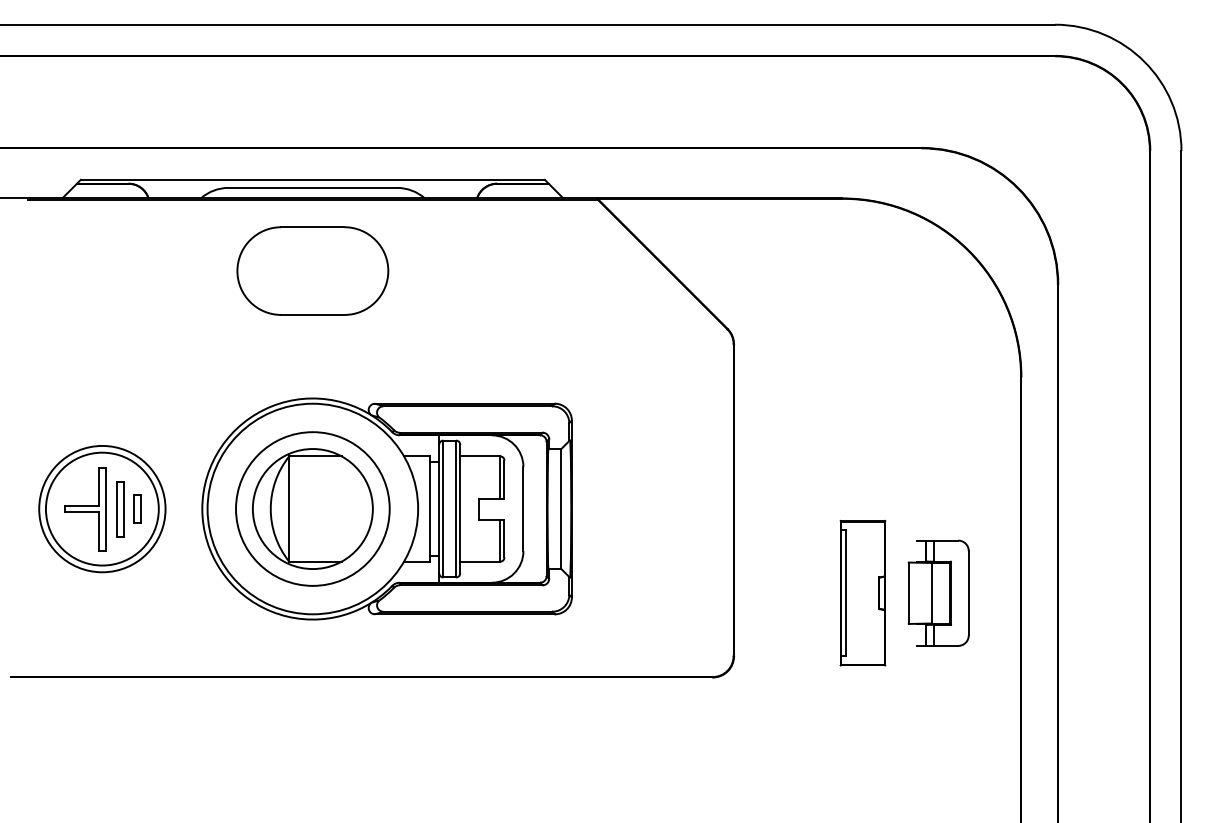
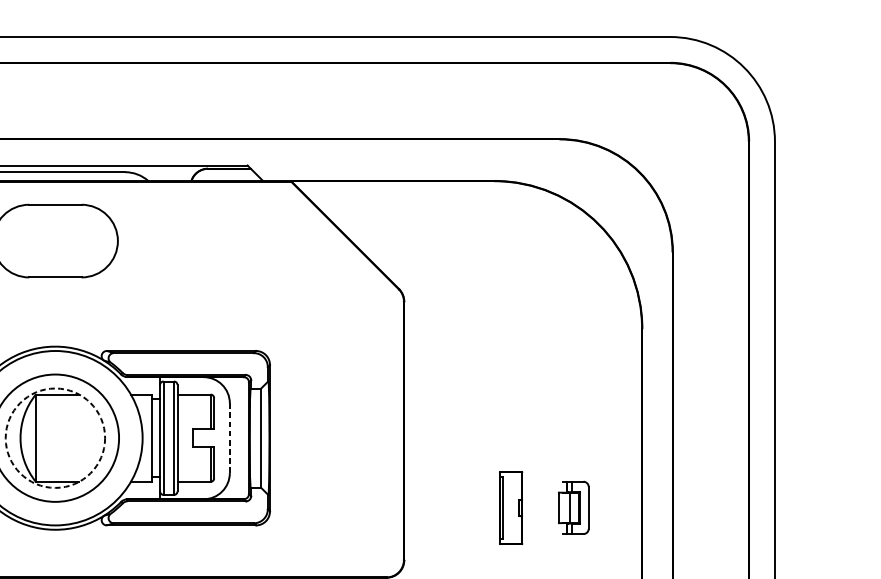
circle: (312, 509) -> (55, 438), solid -> dashed
line: (523, 509) -> (229, 438), solid -> dashed
part: (938, 592) -> (573, 507), size x0.6
part: (862, 593) -> (510, 508), size x0.6

